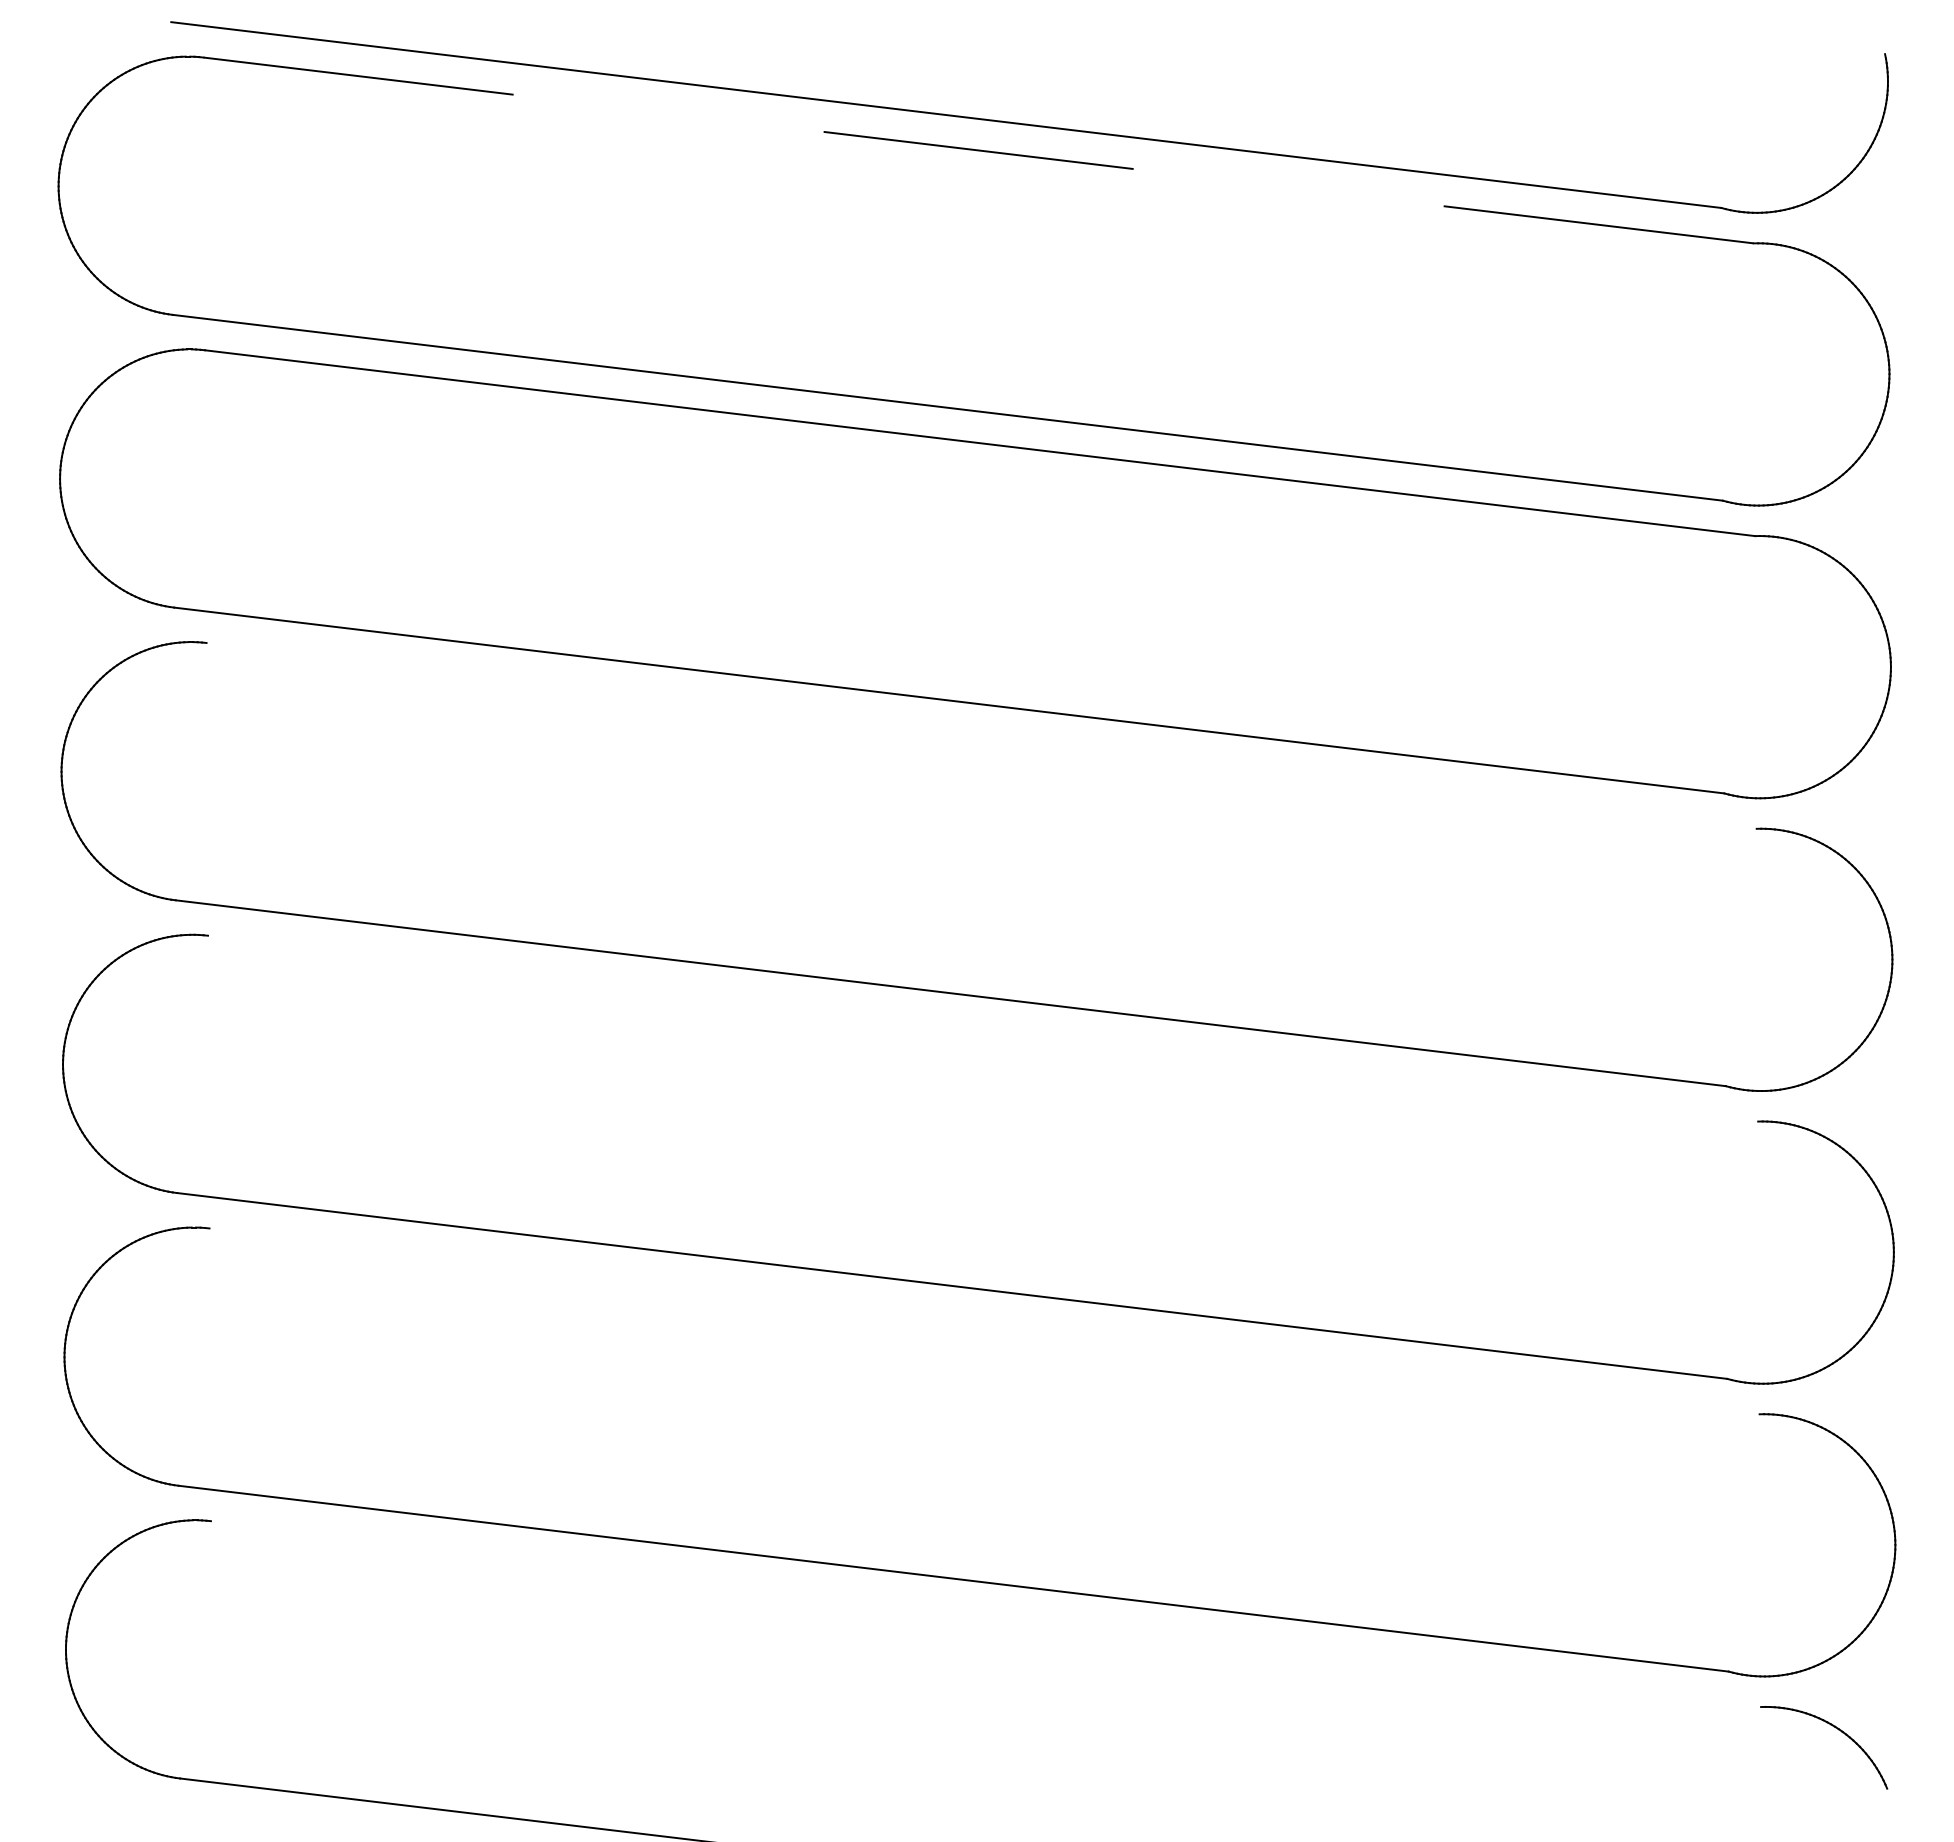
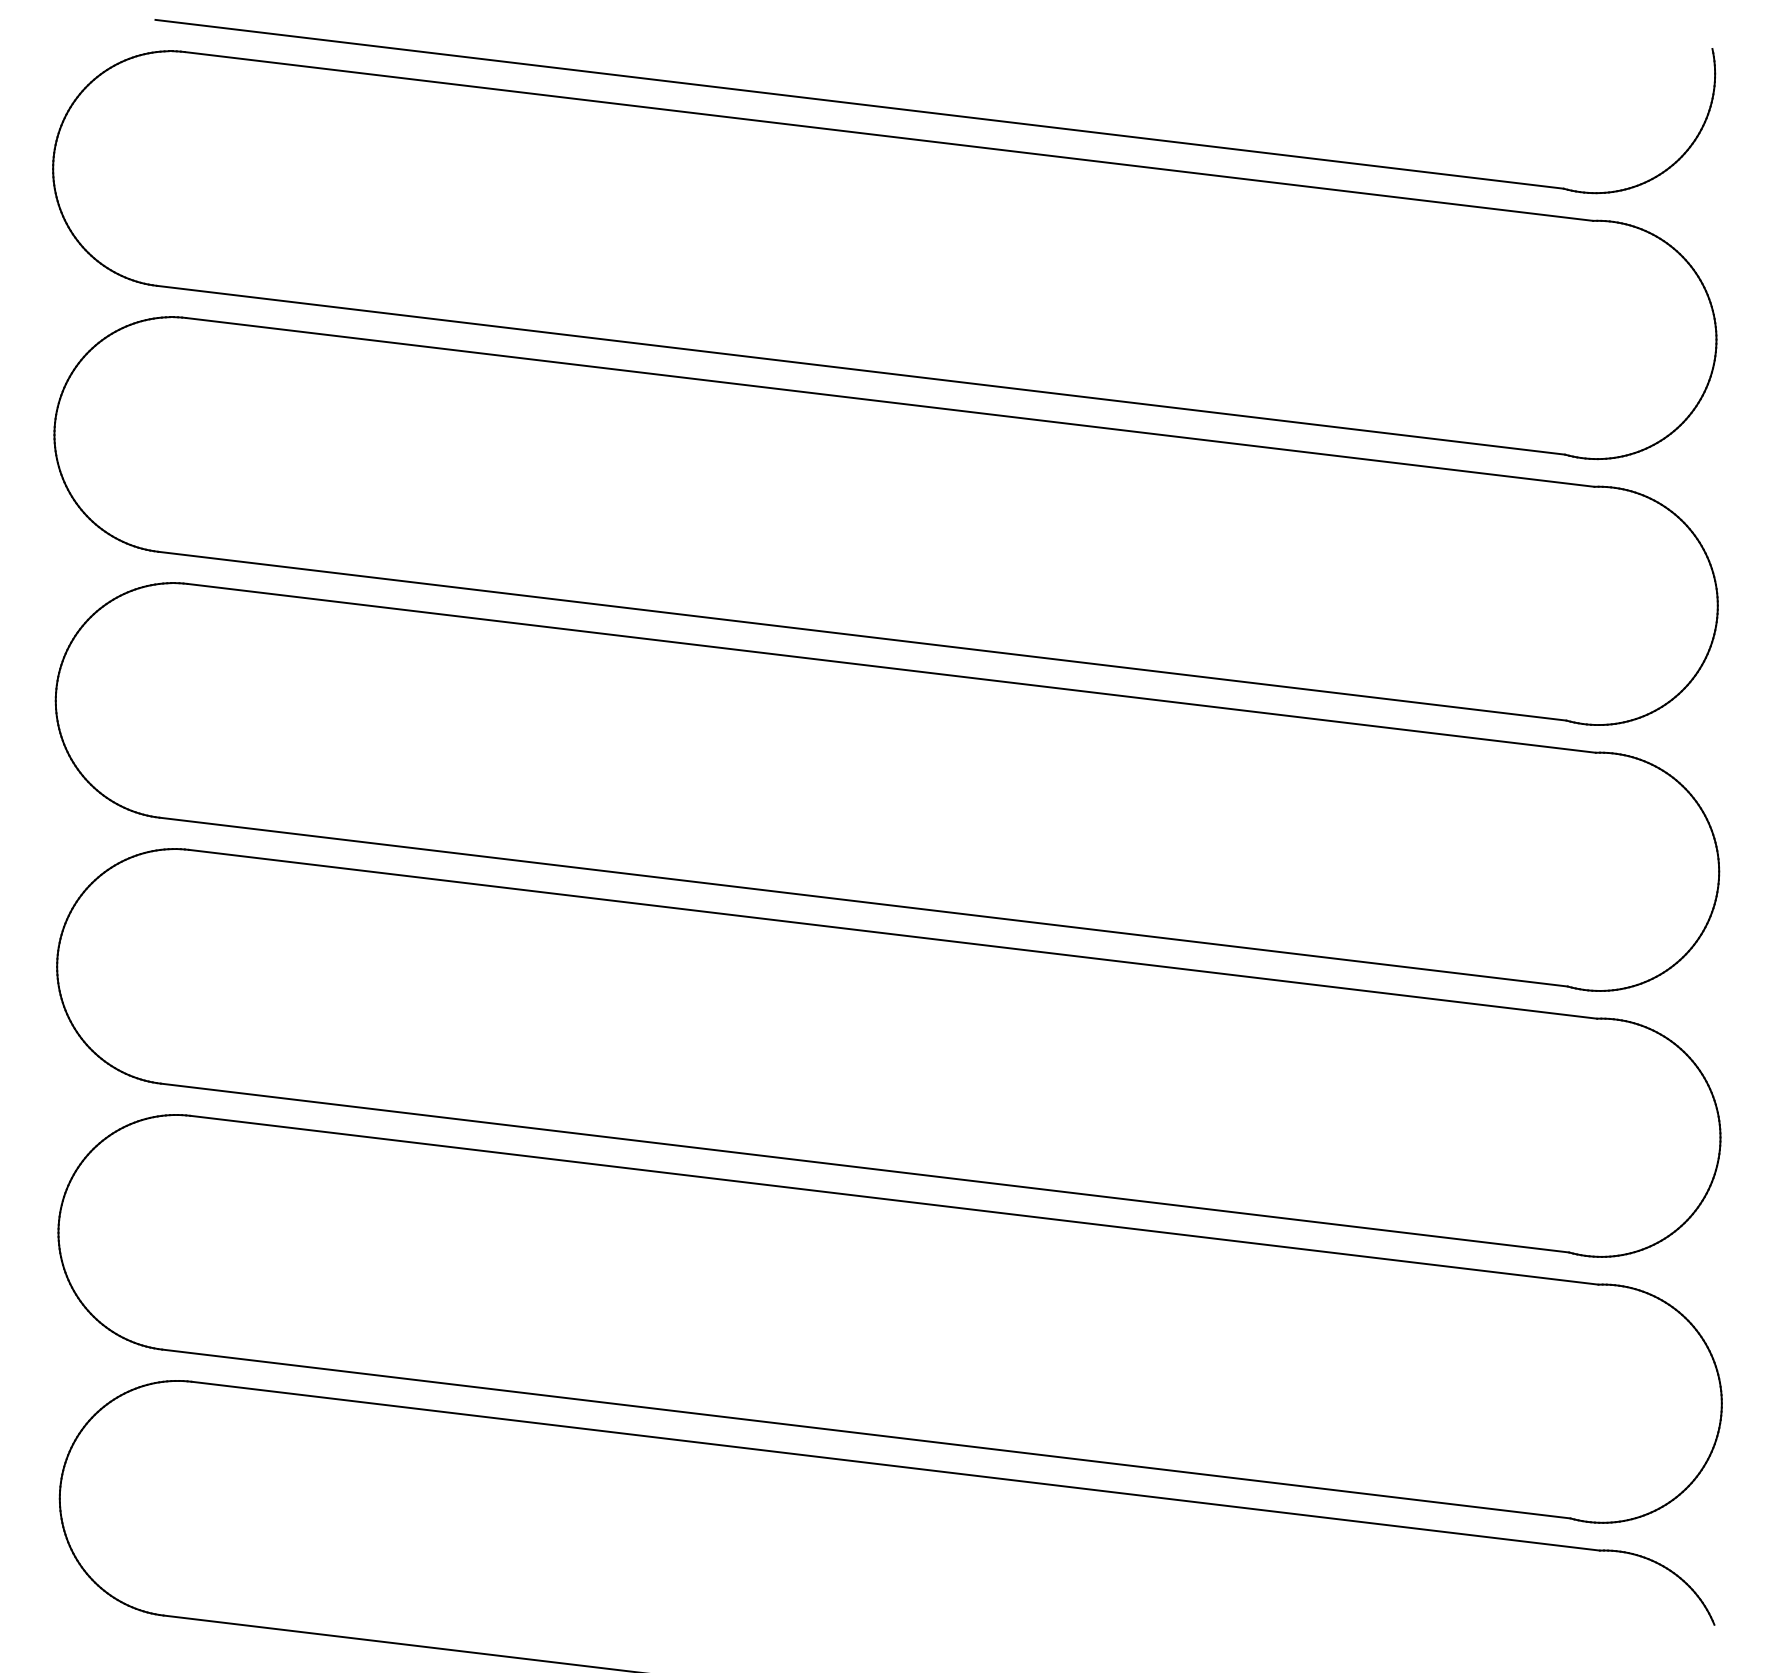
line: (978, 150) -> (888, 136), dashed -> solid
line: (981, 735) -> (891, 667), added
line: (983, 1028) -> (893, 934), added
line: (984, 1321) -> (894, 1200), added
line: (985, 1614) -> (895, 1466), added

